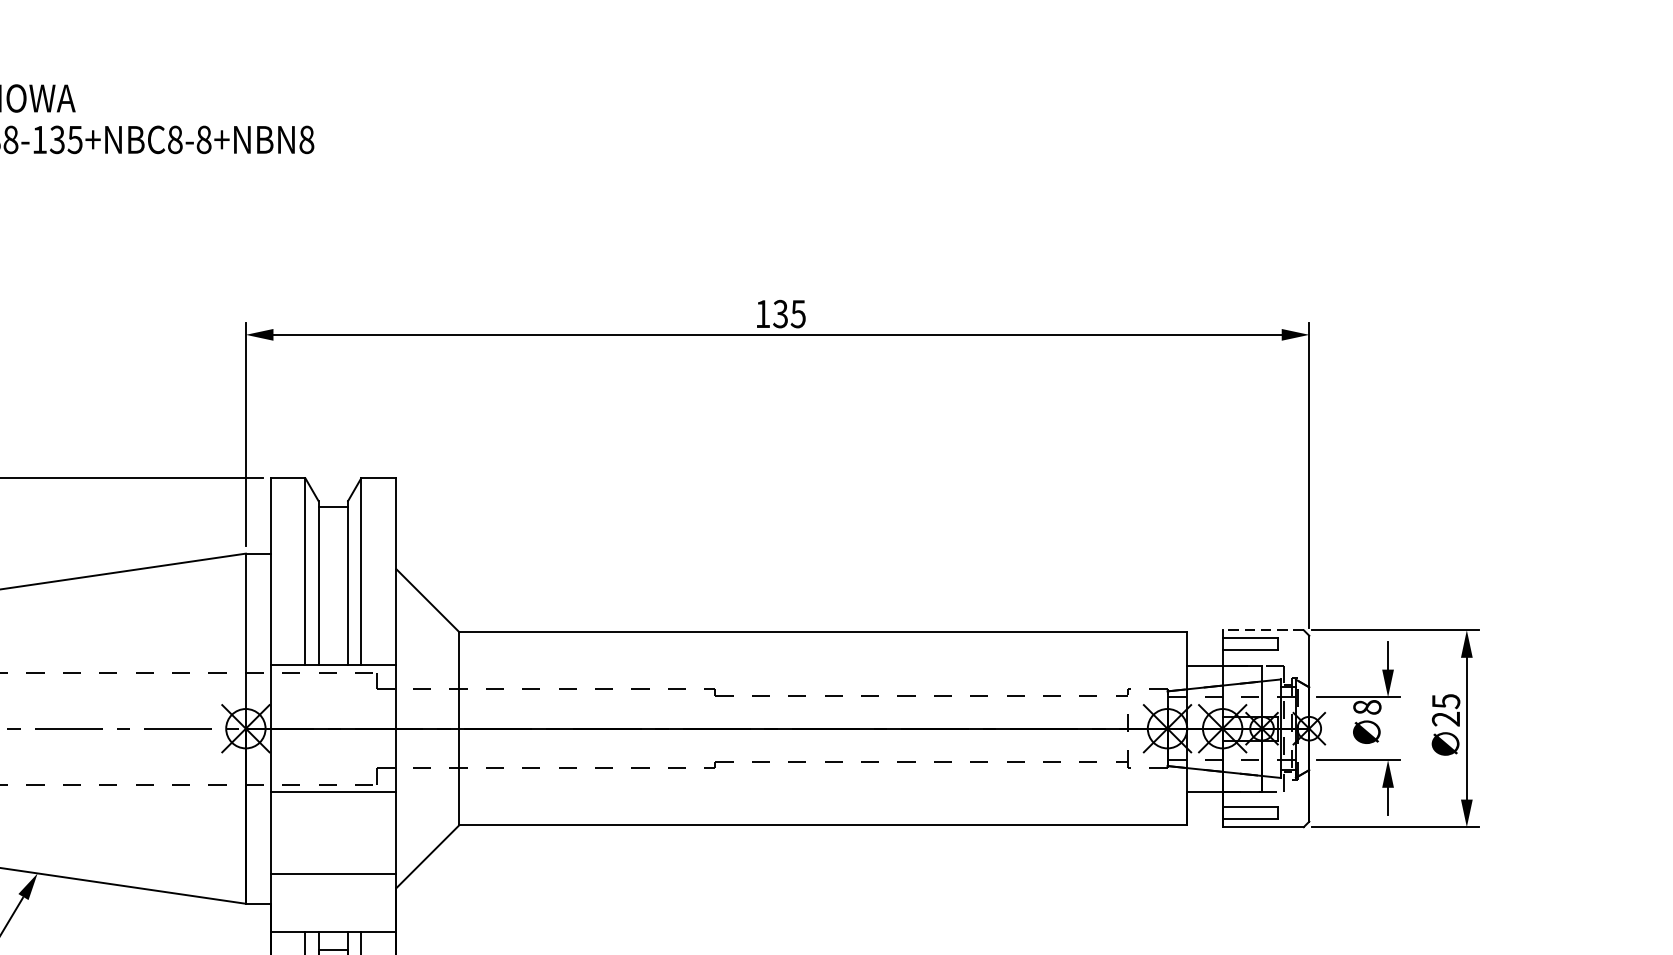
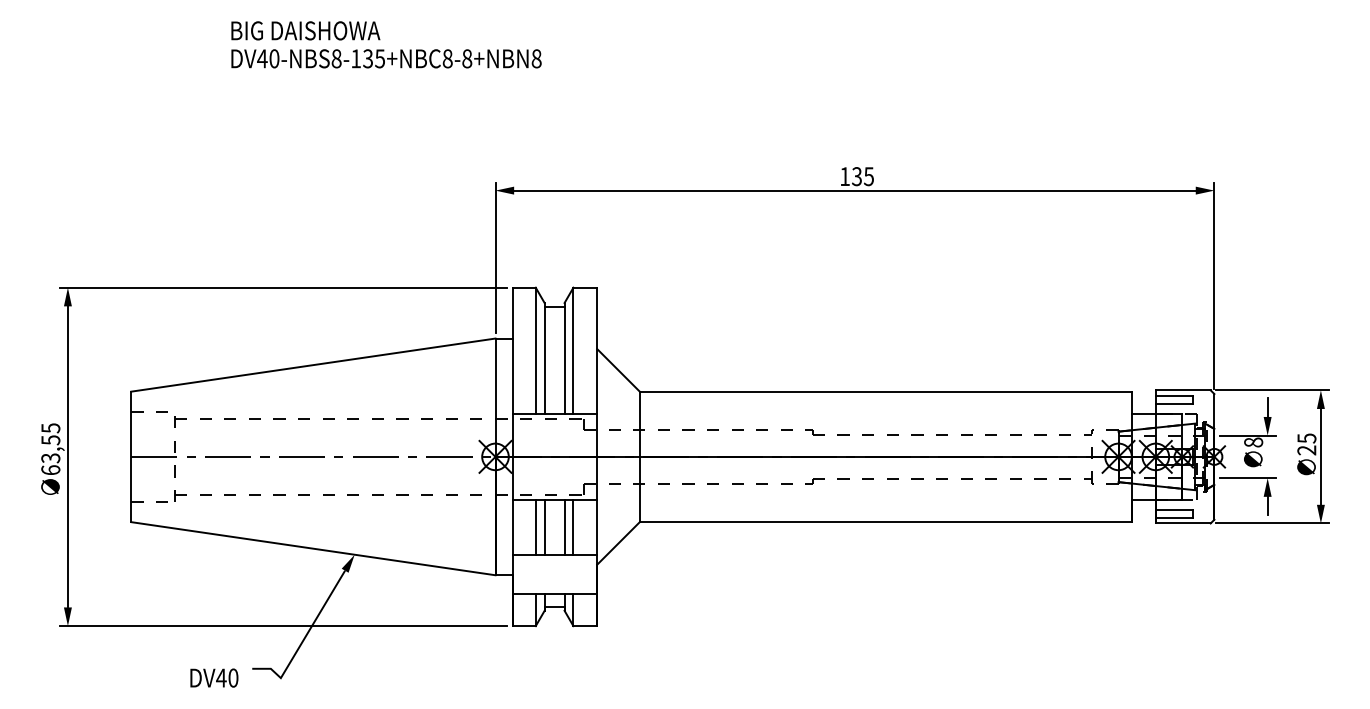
line: (1262, 630) -> (1182, 390), dashed -> solid
line: (305, 833) -> (535, 527), added
line: (318, 833) -> (544, 527), added
line: (347, 833) -> (564, 527), added
line: (361, 833) -> (573, 527), added

